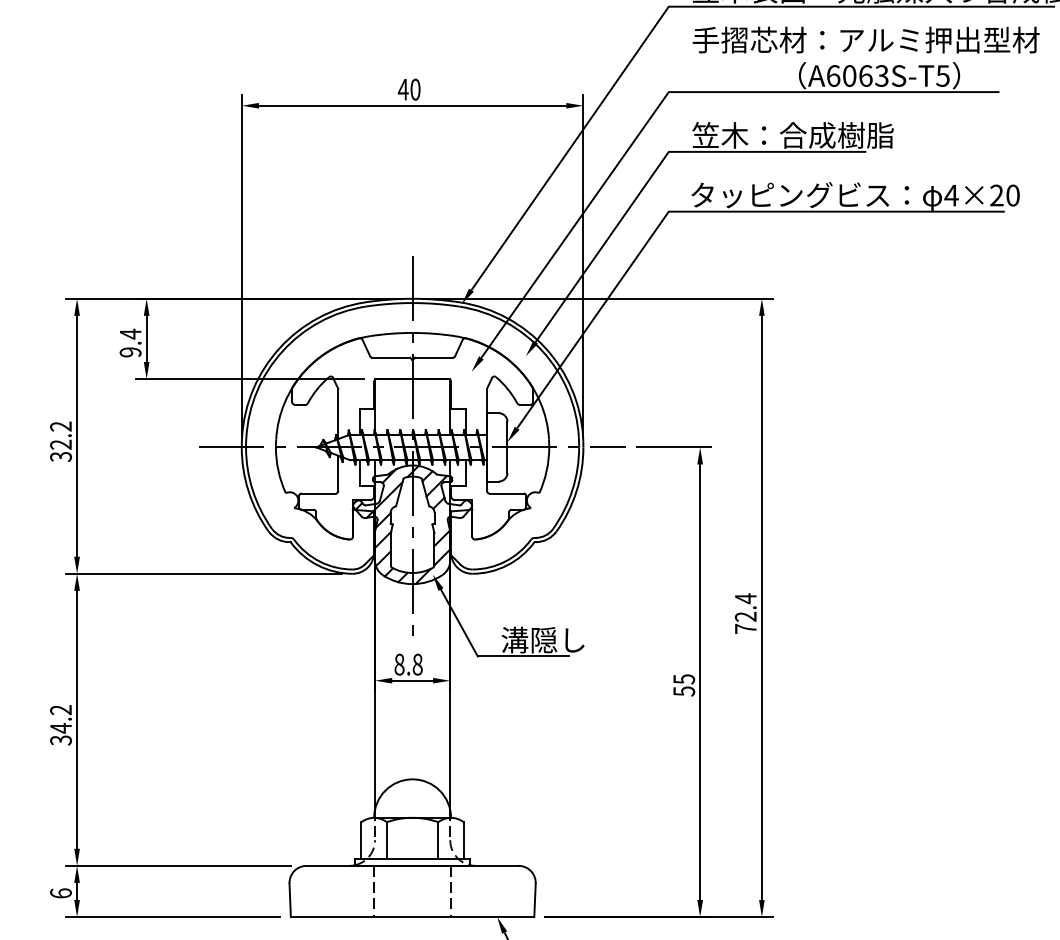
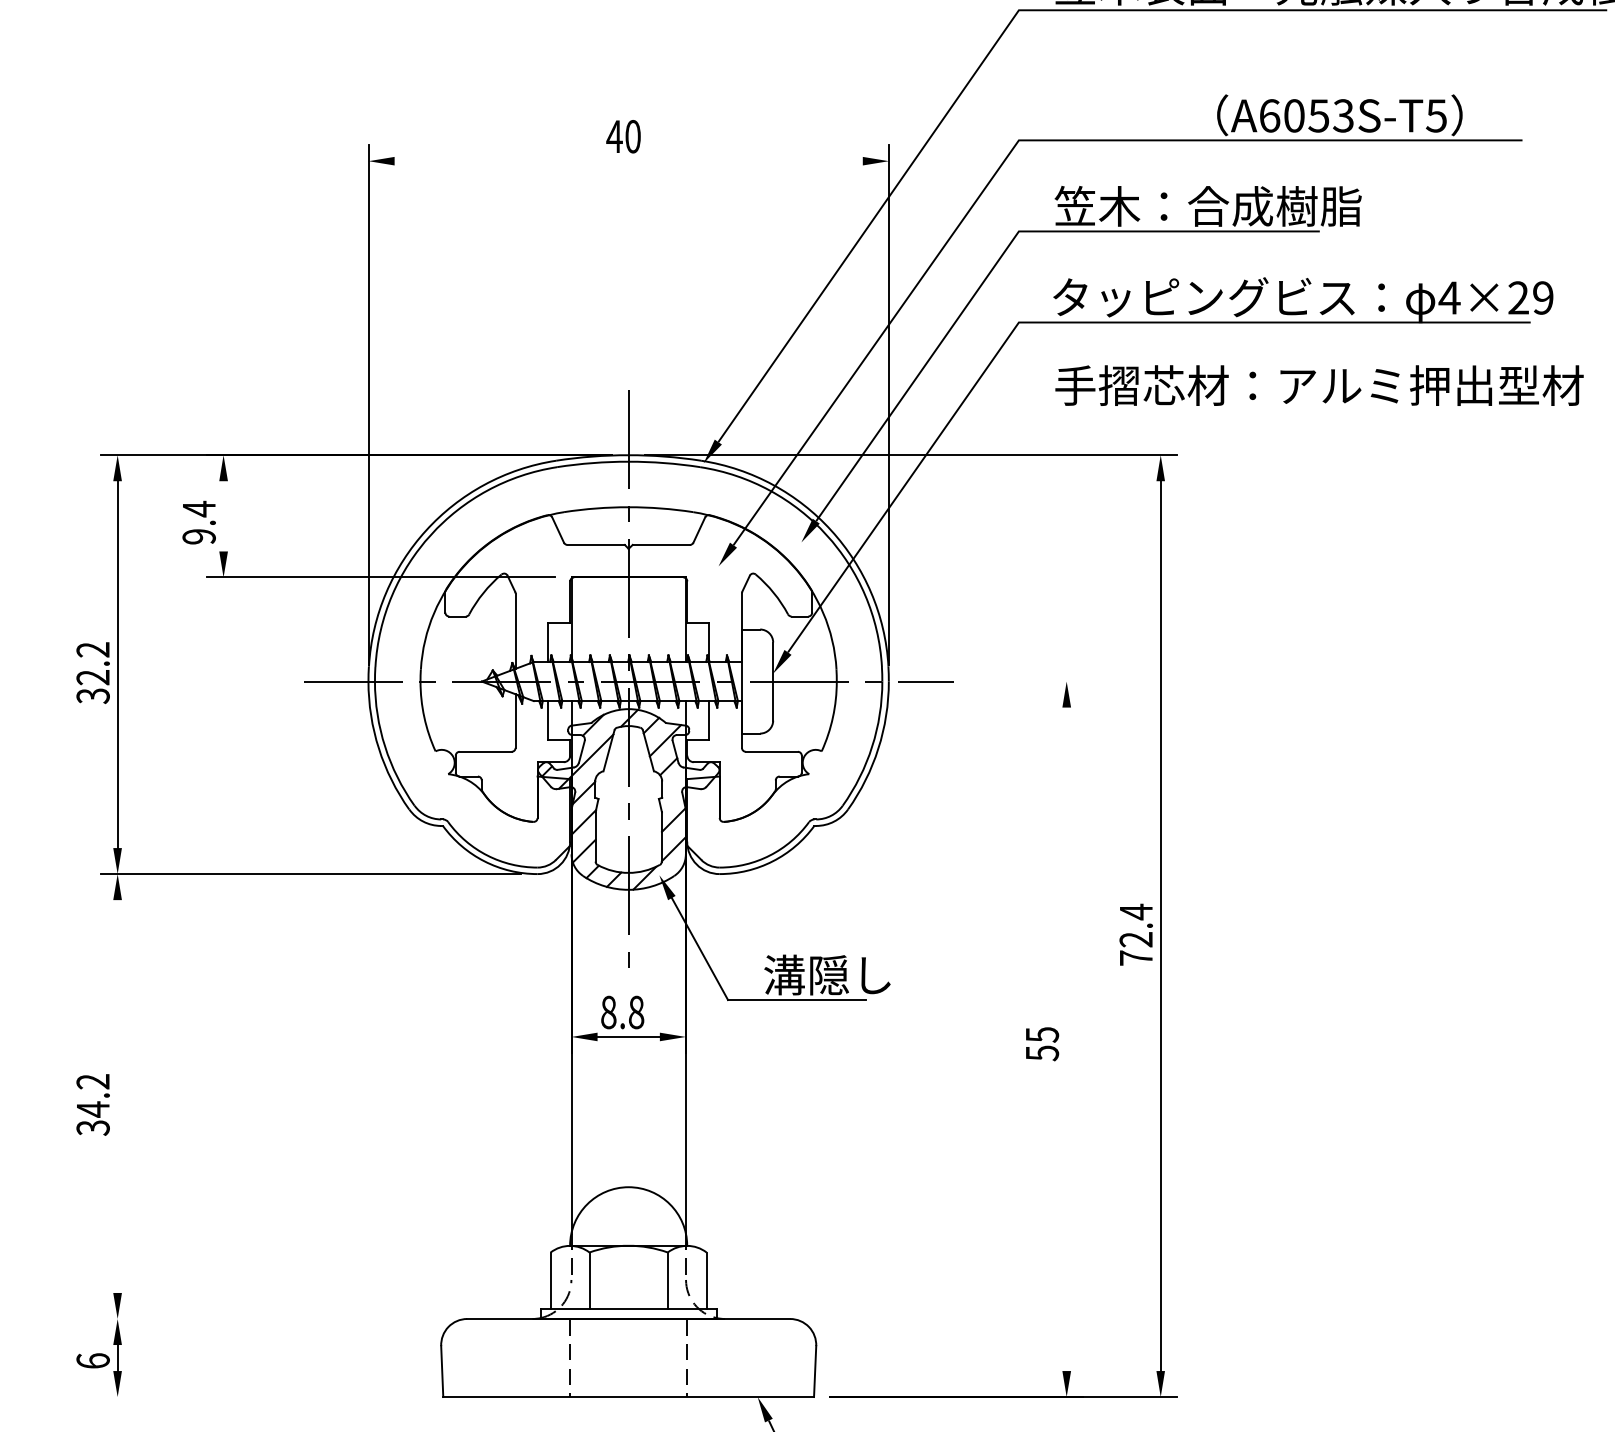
text: (865, 39) -> (1318, 384), moved
text: (865, 75) -> (1318, 115), A6063S-T5 -> A6053S-T5
line: (412, 105) -> (628, 160), removed
text: (1012, 195) -> (1542, 297), 4×20 -> 4×29
line: (146, 338) -> (223, 515), removed
line: (673, 447) -> (1026, 681), removed
line: (700, 682) -> (1067, 1039), removed
line: (77, 719) -> (118, 1096), removed
line: (178, 865) -> (272, 1318), removed
line: (173, 917) -> (264, 1397), removed

